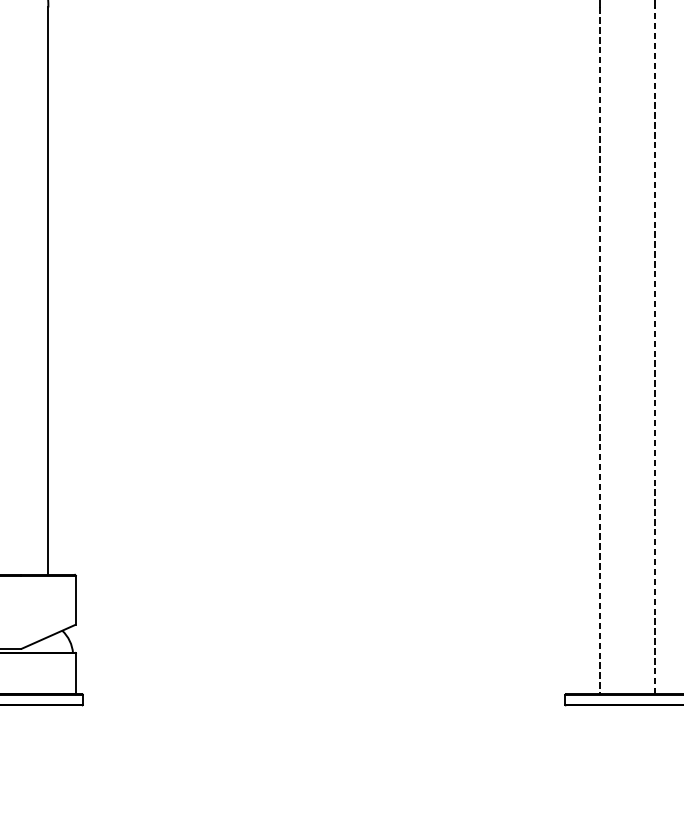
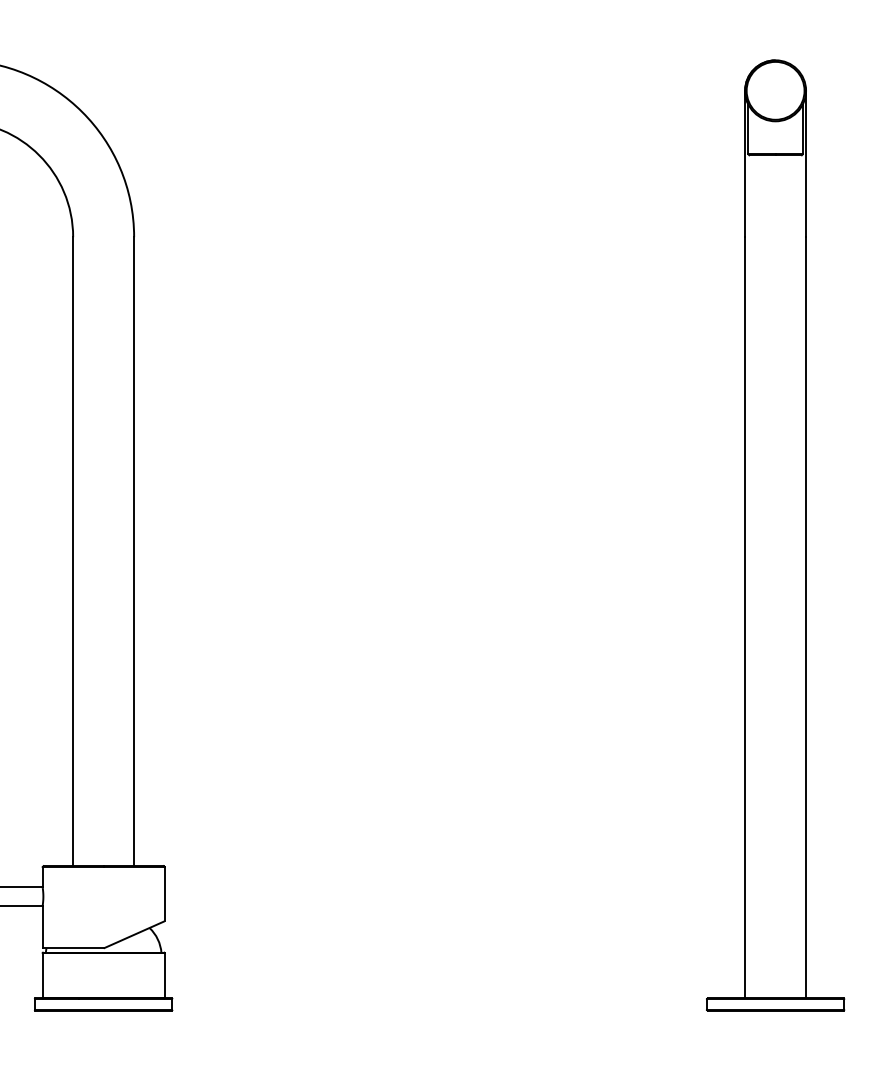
line: (599, 350) -> (745, 617), dashed -> solid
line: (654, 350) -> (806, 617), dashed -> solid

